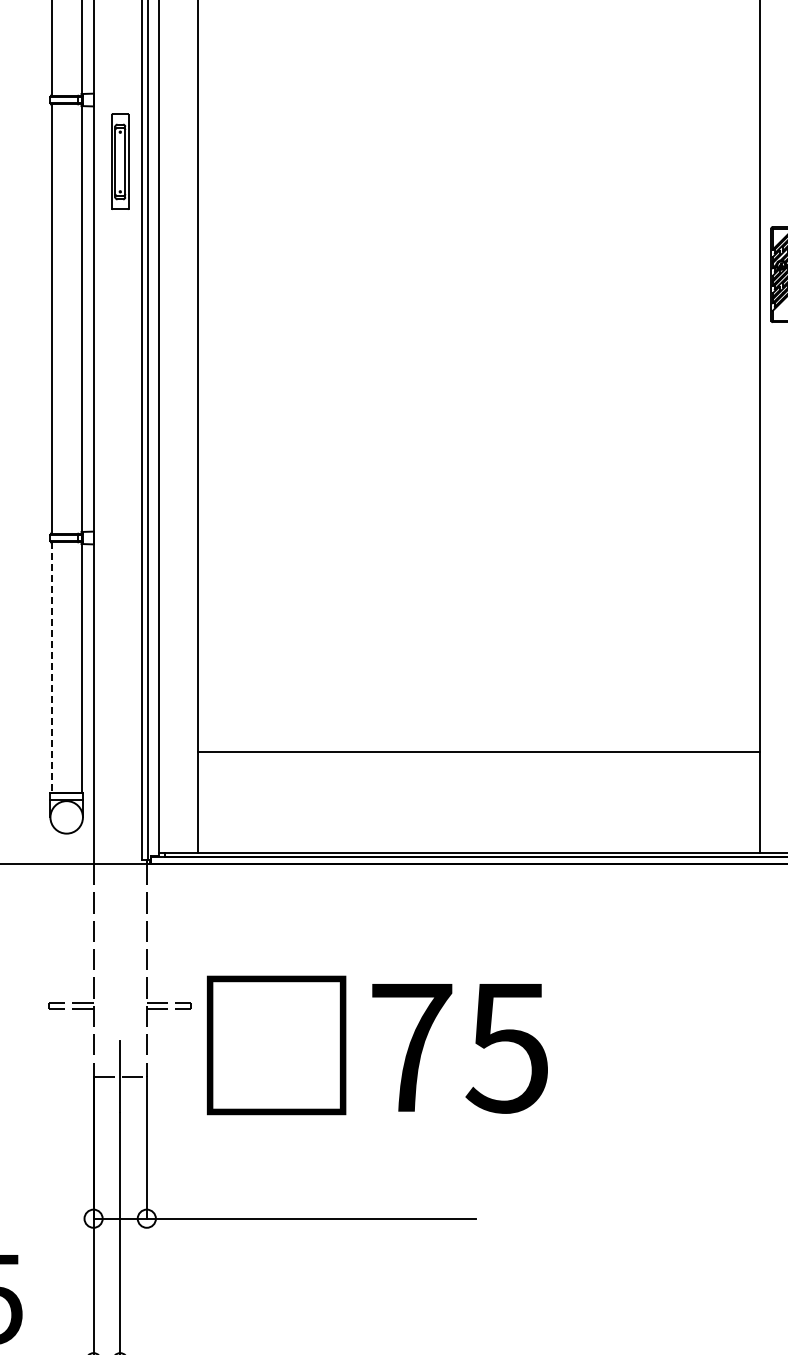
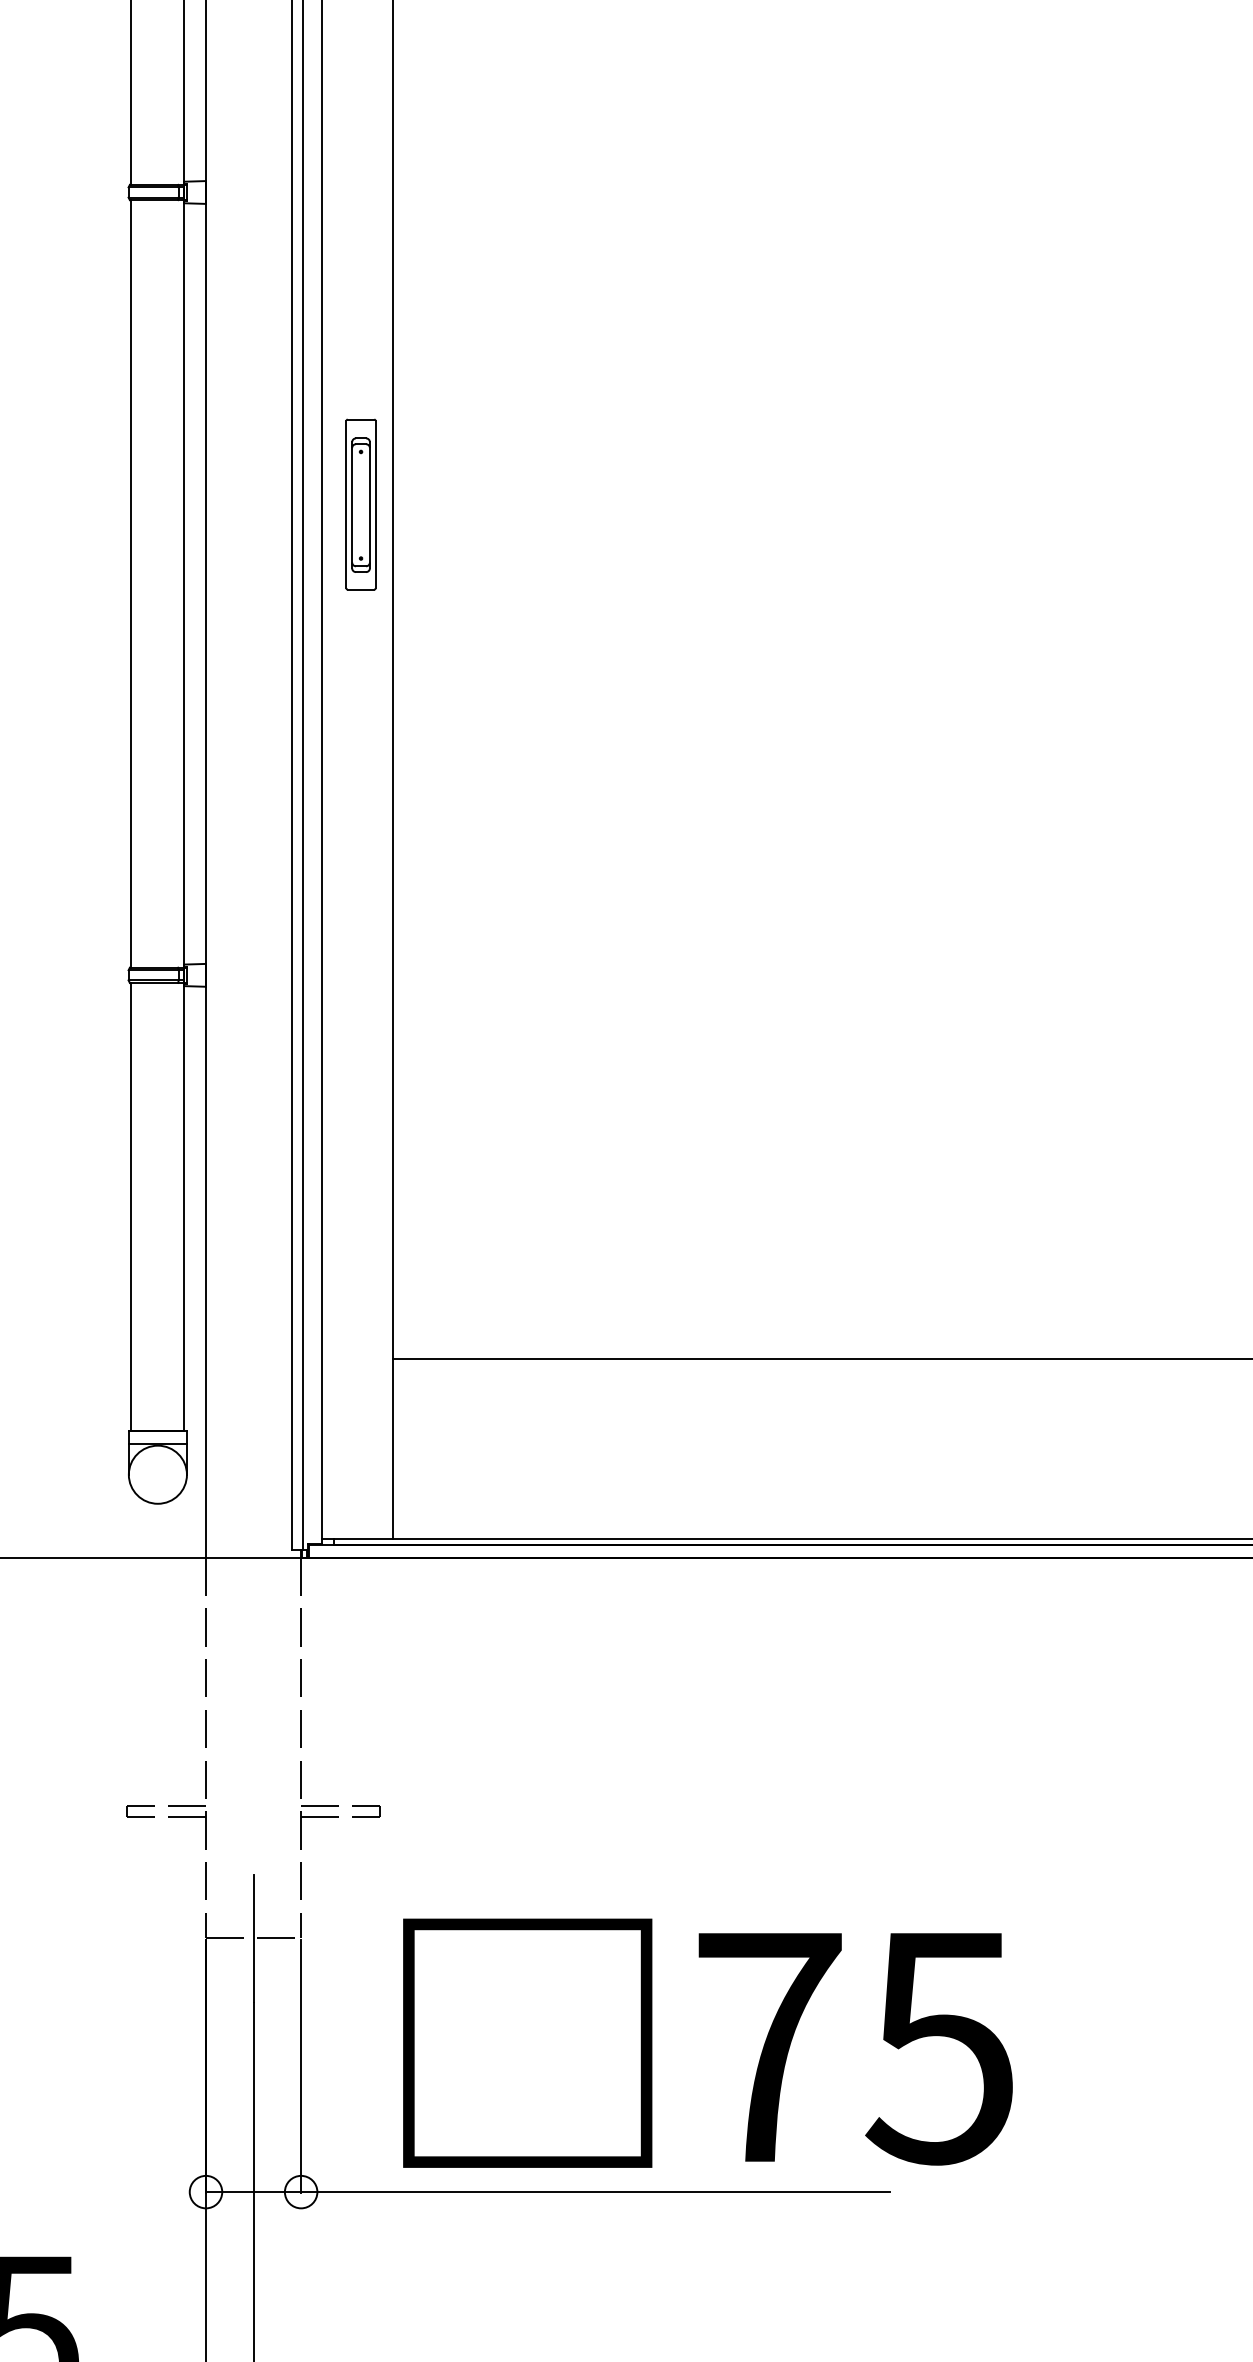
part: (120, 161) -> (361, 504), moved
line: (51, 668) -> (130, 1208), dashed -> solid
text: (377, 1045) -> (708, 2043), moved

